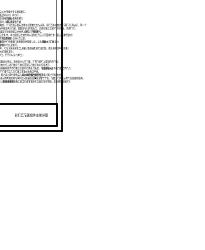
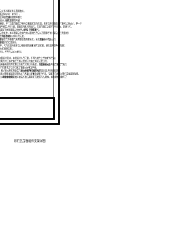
text: (31, 114) -> (29, 140), moved

